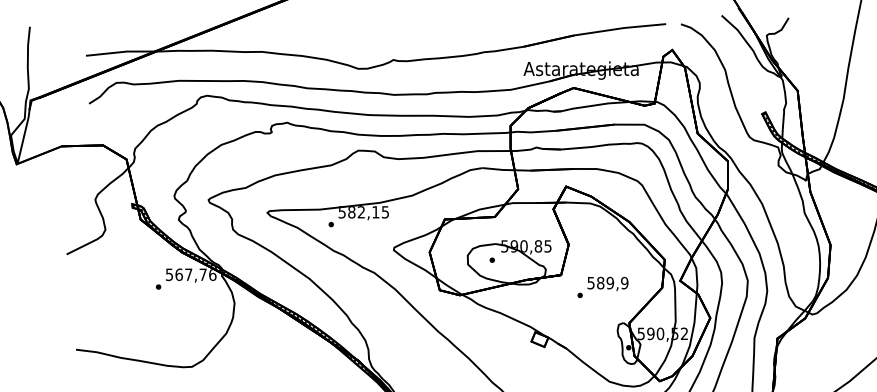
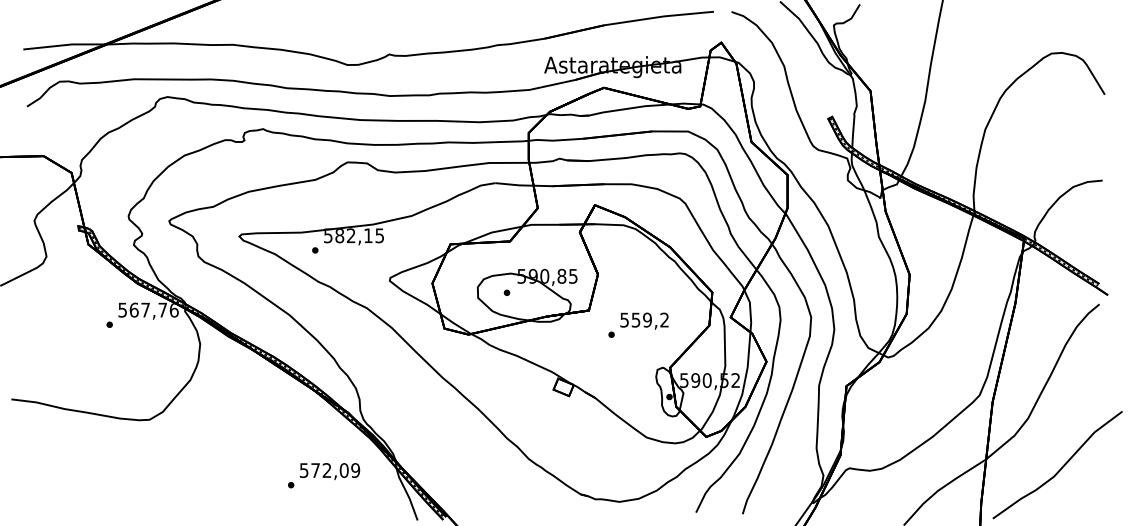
text: (612, 282) -> (650, 319), 589,9 -> 559,2

